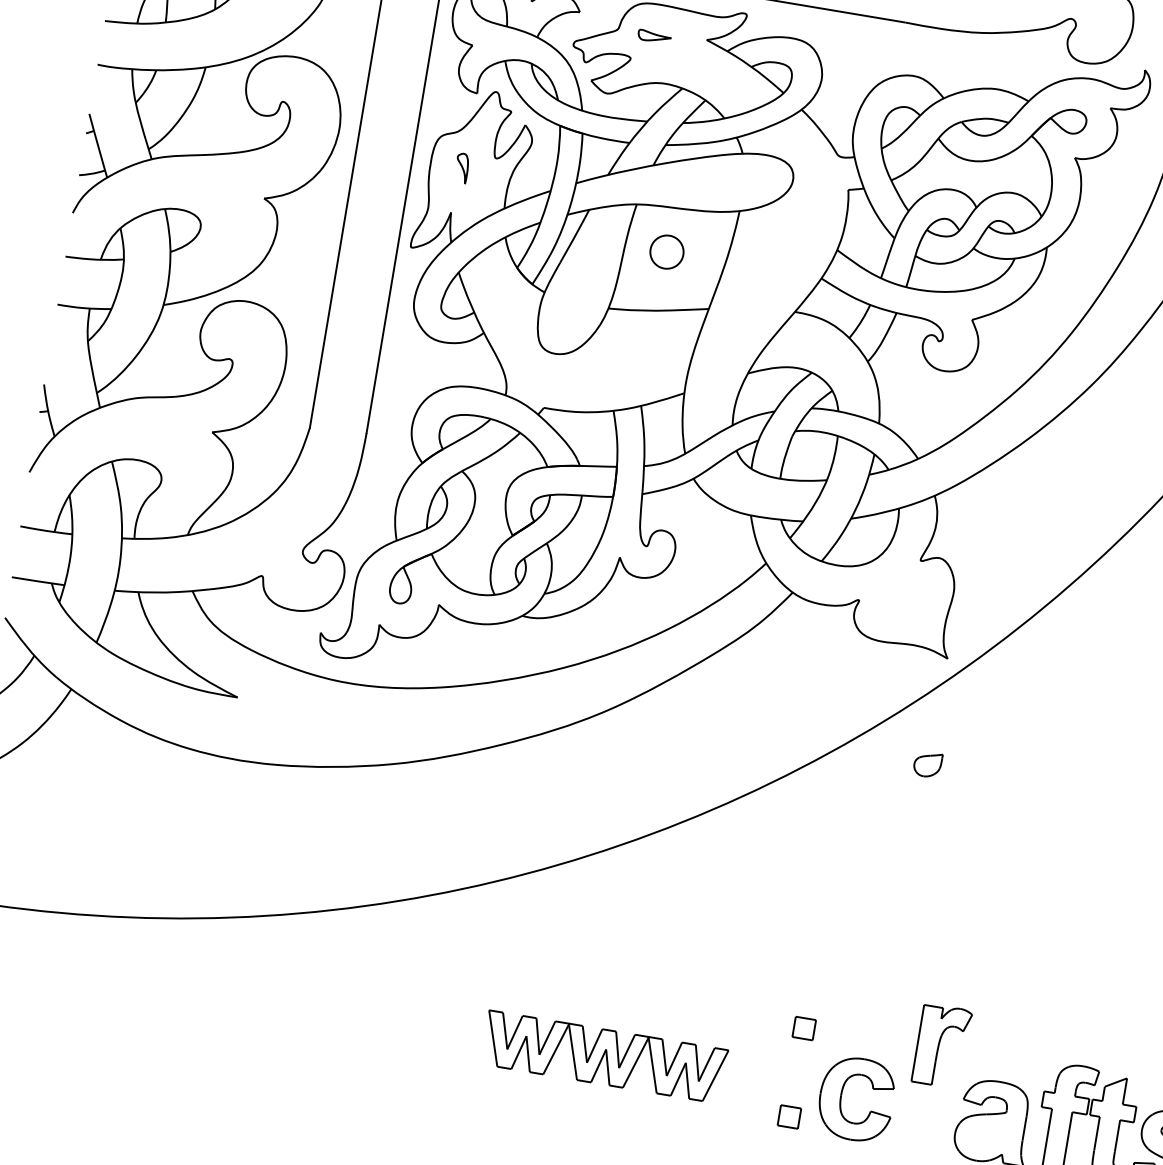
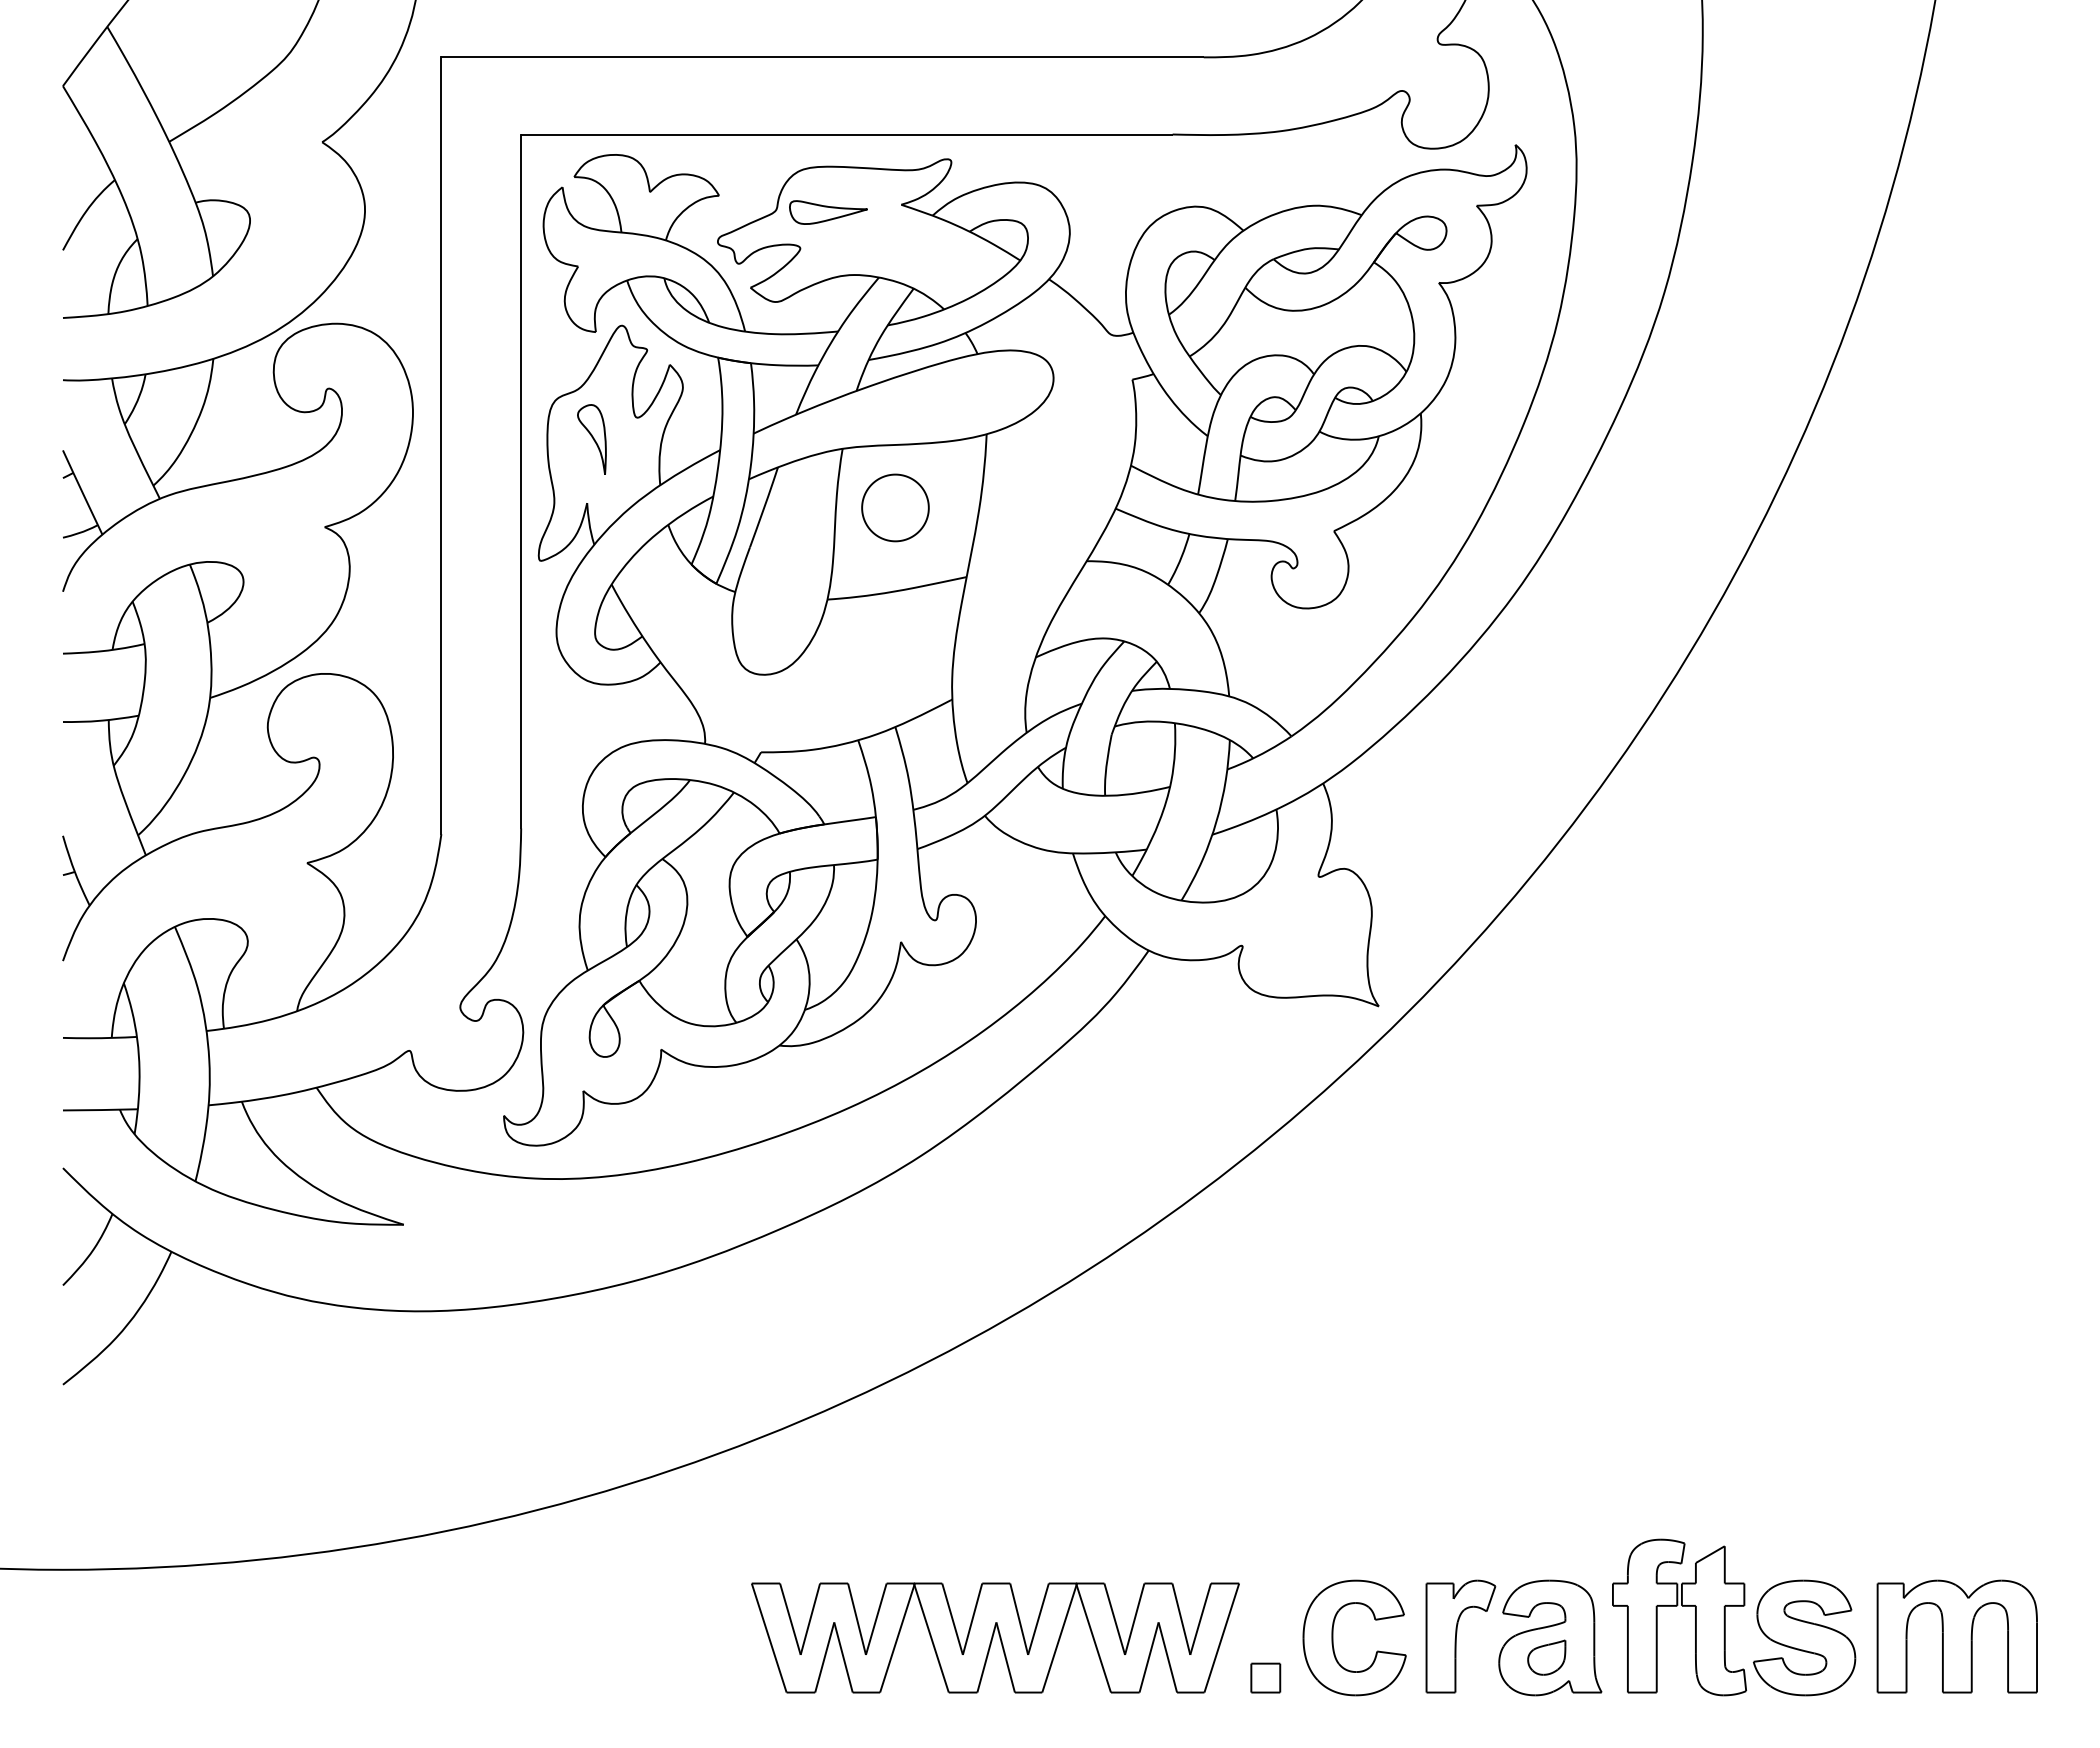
part: (654, 36) -> (828, 212), size x1.67
part: (461, 168) -> (591, 439), size x1.67
part: (667, 251) -> (895, 507), size x1.43
part: (927, 764) -> (1546, 1657), moved
part: (804, 1028) -> (1265, 1551), removed
part: (941, 1046) -> (1460, 1636), moved
part: (604, 1056) -> (995, 1637), size x1.43

